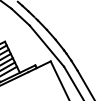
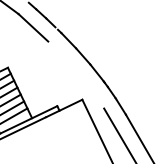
line: (46, 45) -> (75, 73), removed

